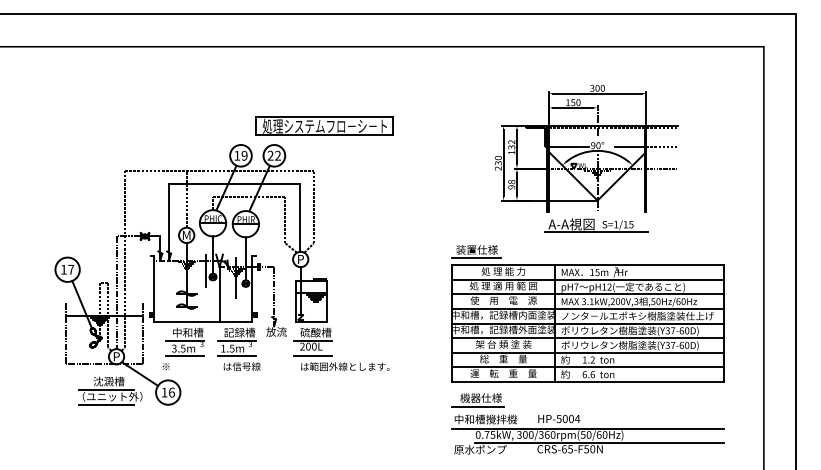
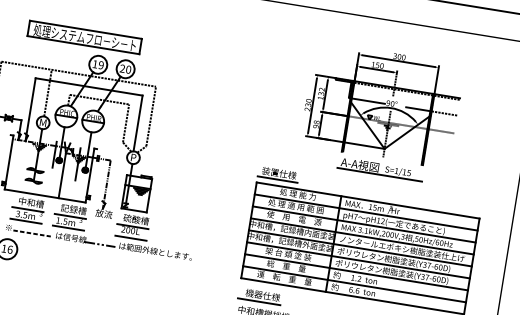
part: (324, 125) -> (84, 37), moved
text: (278, 155) -> (129, 69), 22 -> 20
line: (194, 369) -> (31, 233), added
line: (277, 369) -> (99, 244), added

